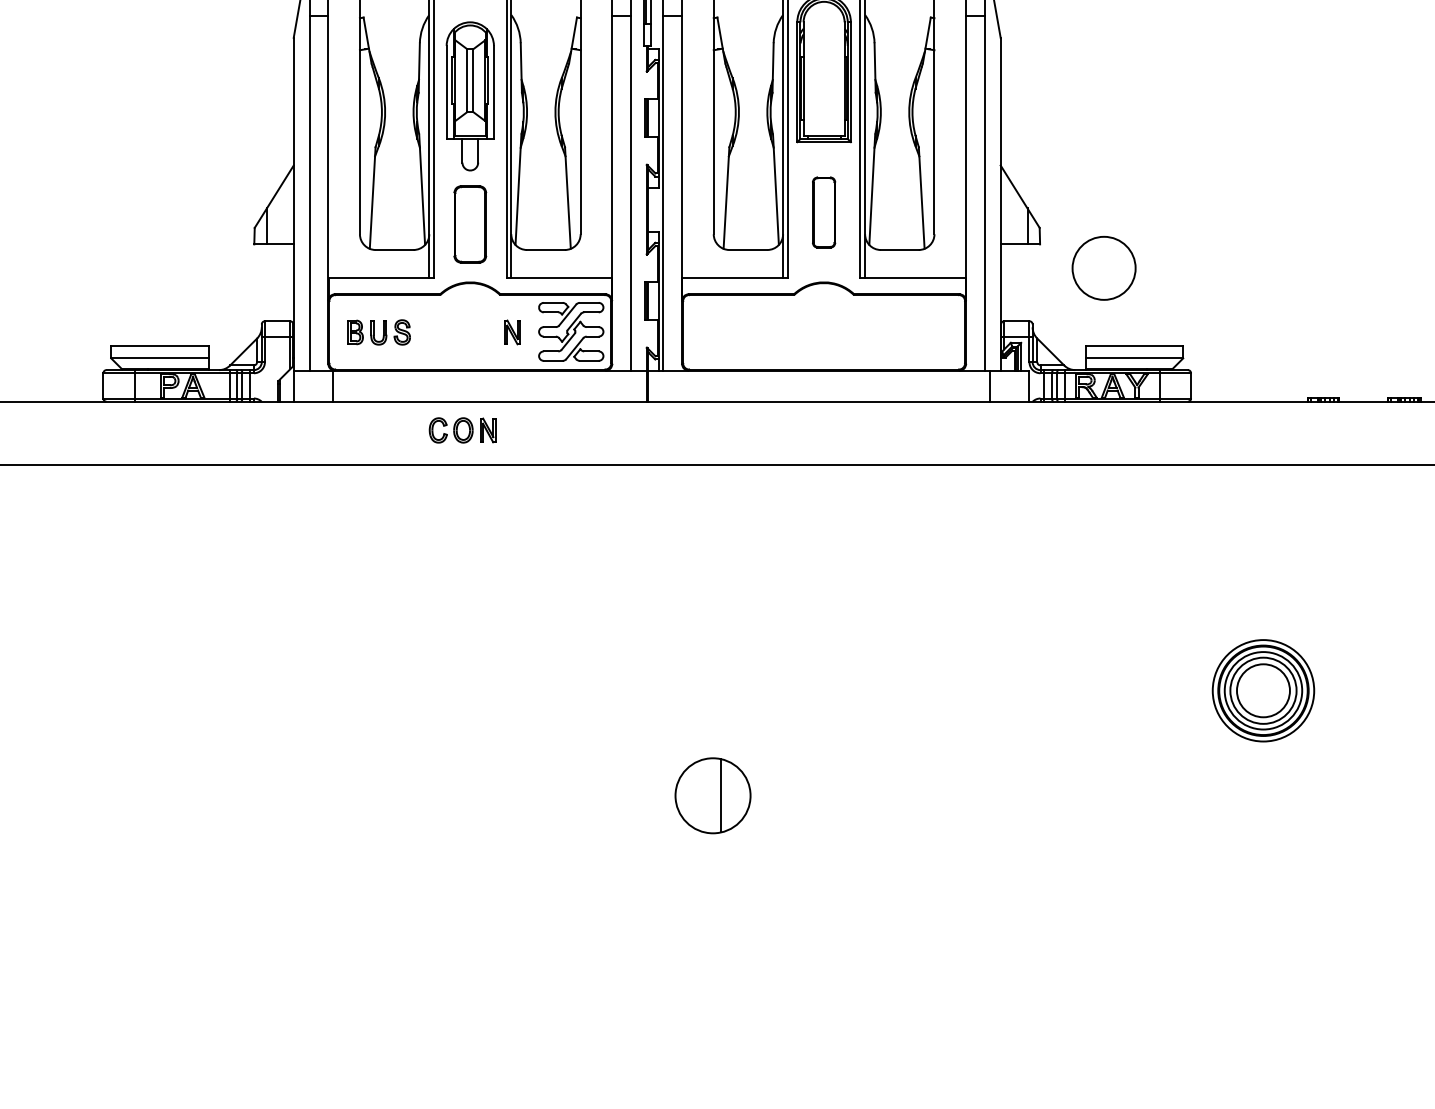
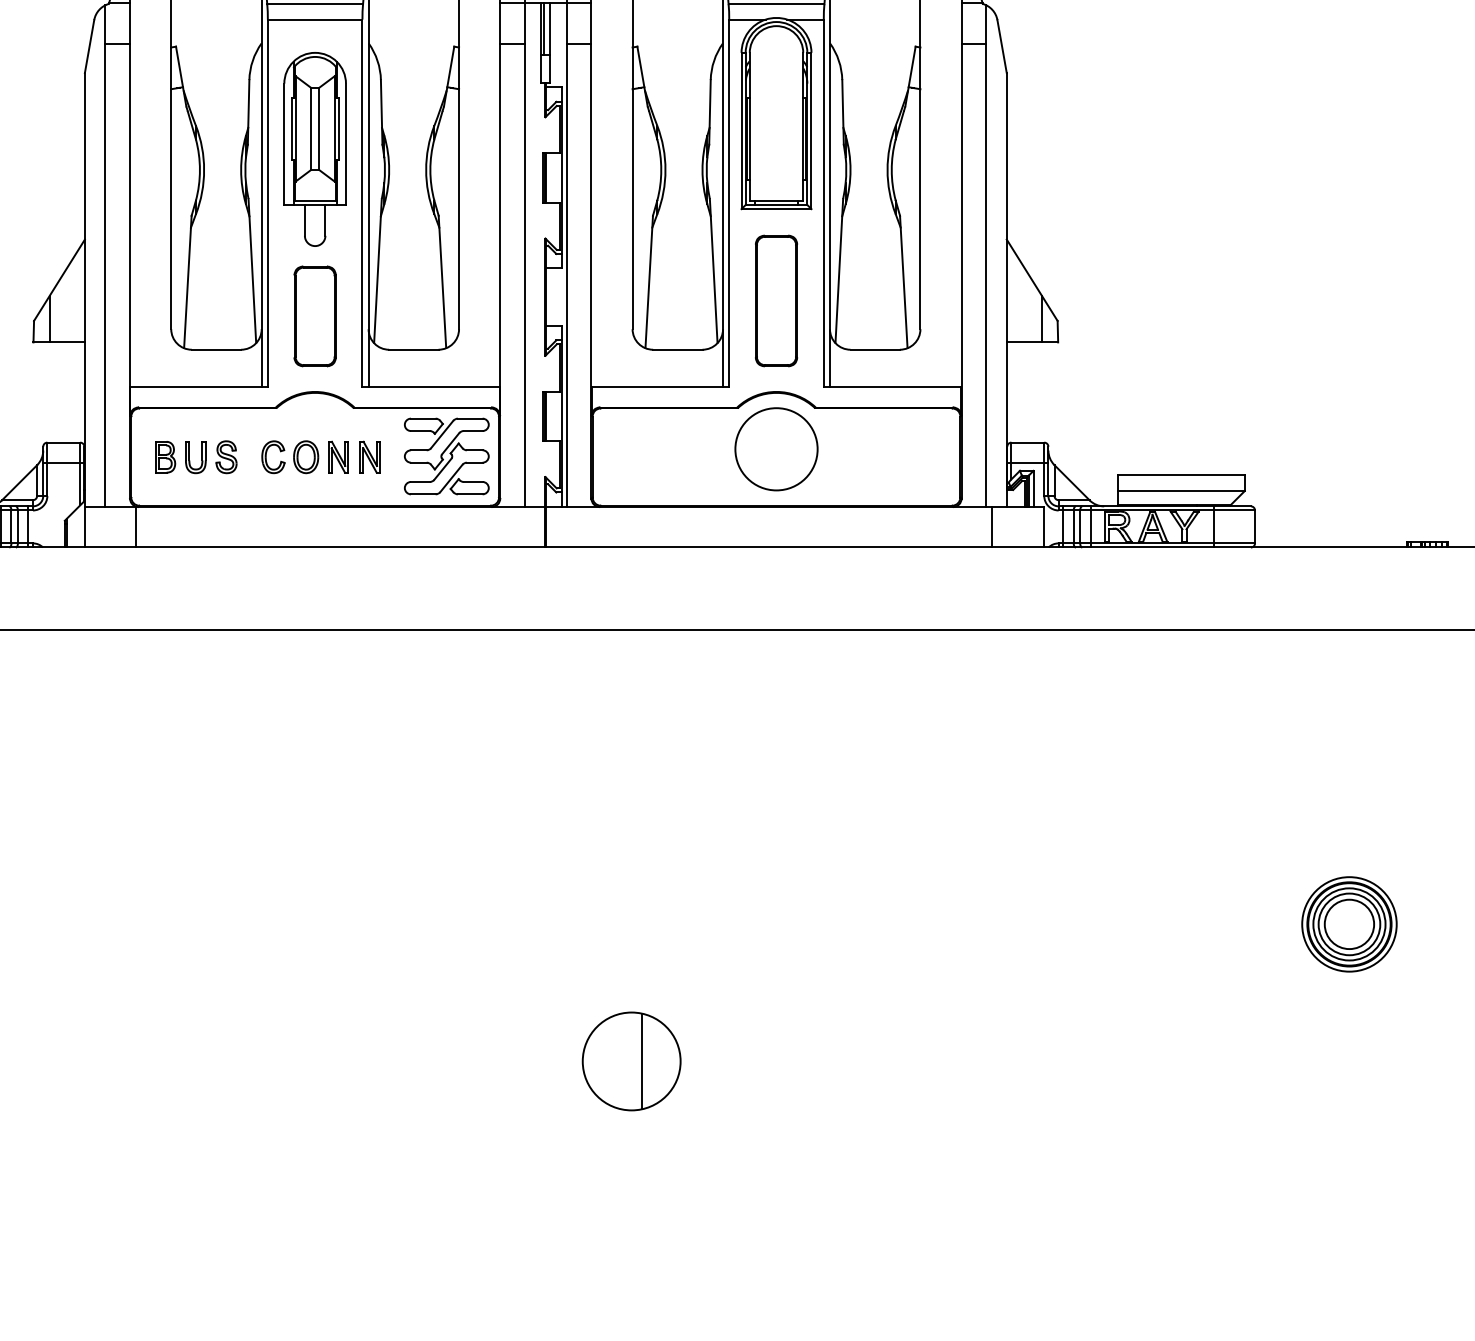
part: (823, 212) -> (775, 300), size x1.43
circle: (1103, 267) -> (775, 448), moved
part: (462, 430) -> (304, 457), moved
part: (1263, 690) -> (1349, 924), size x0.71

